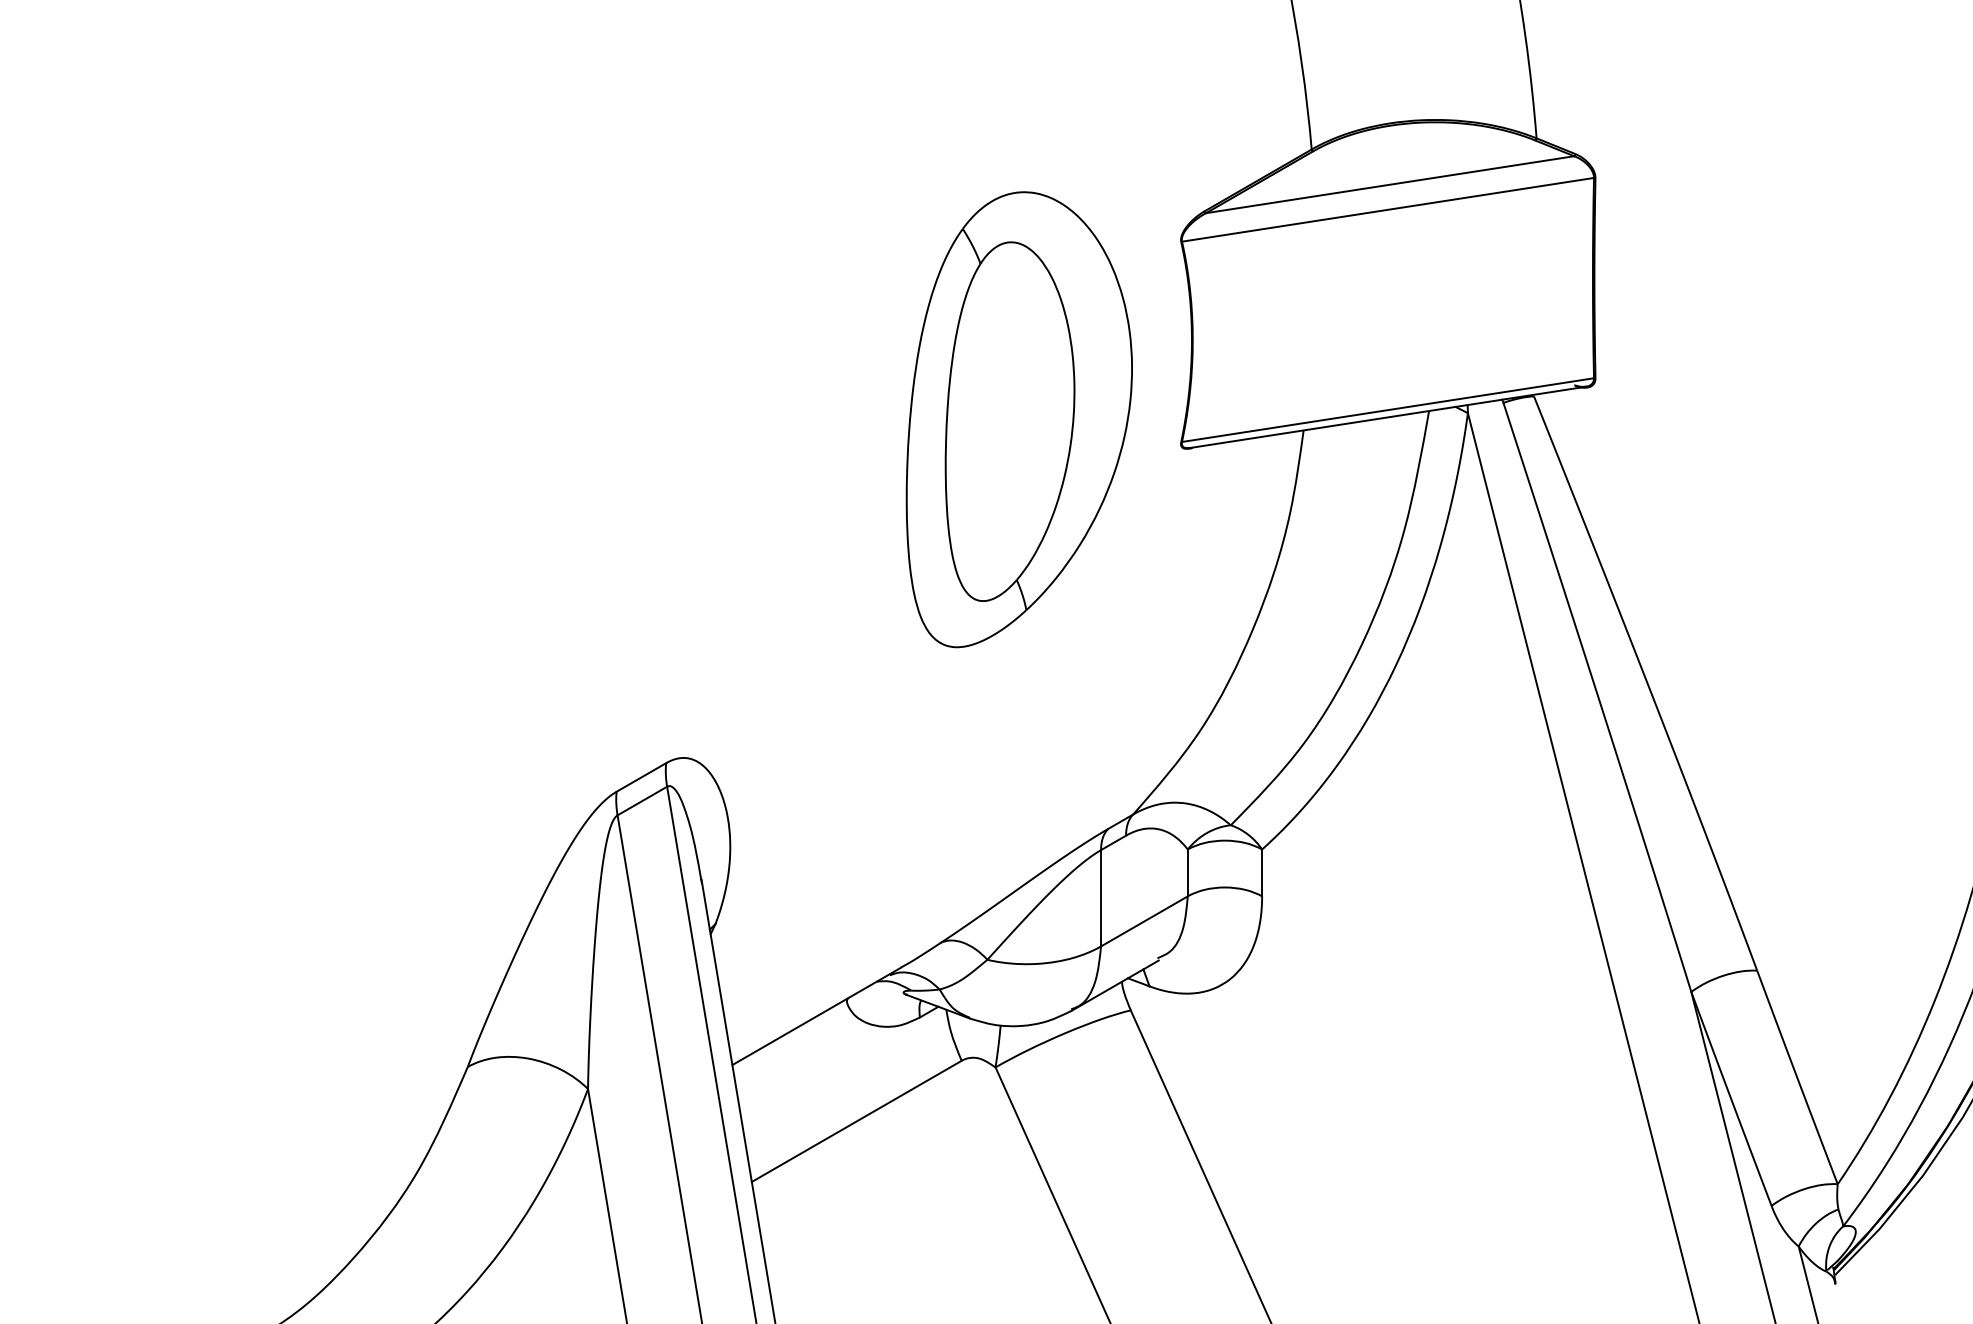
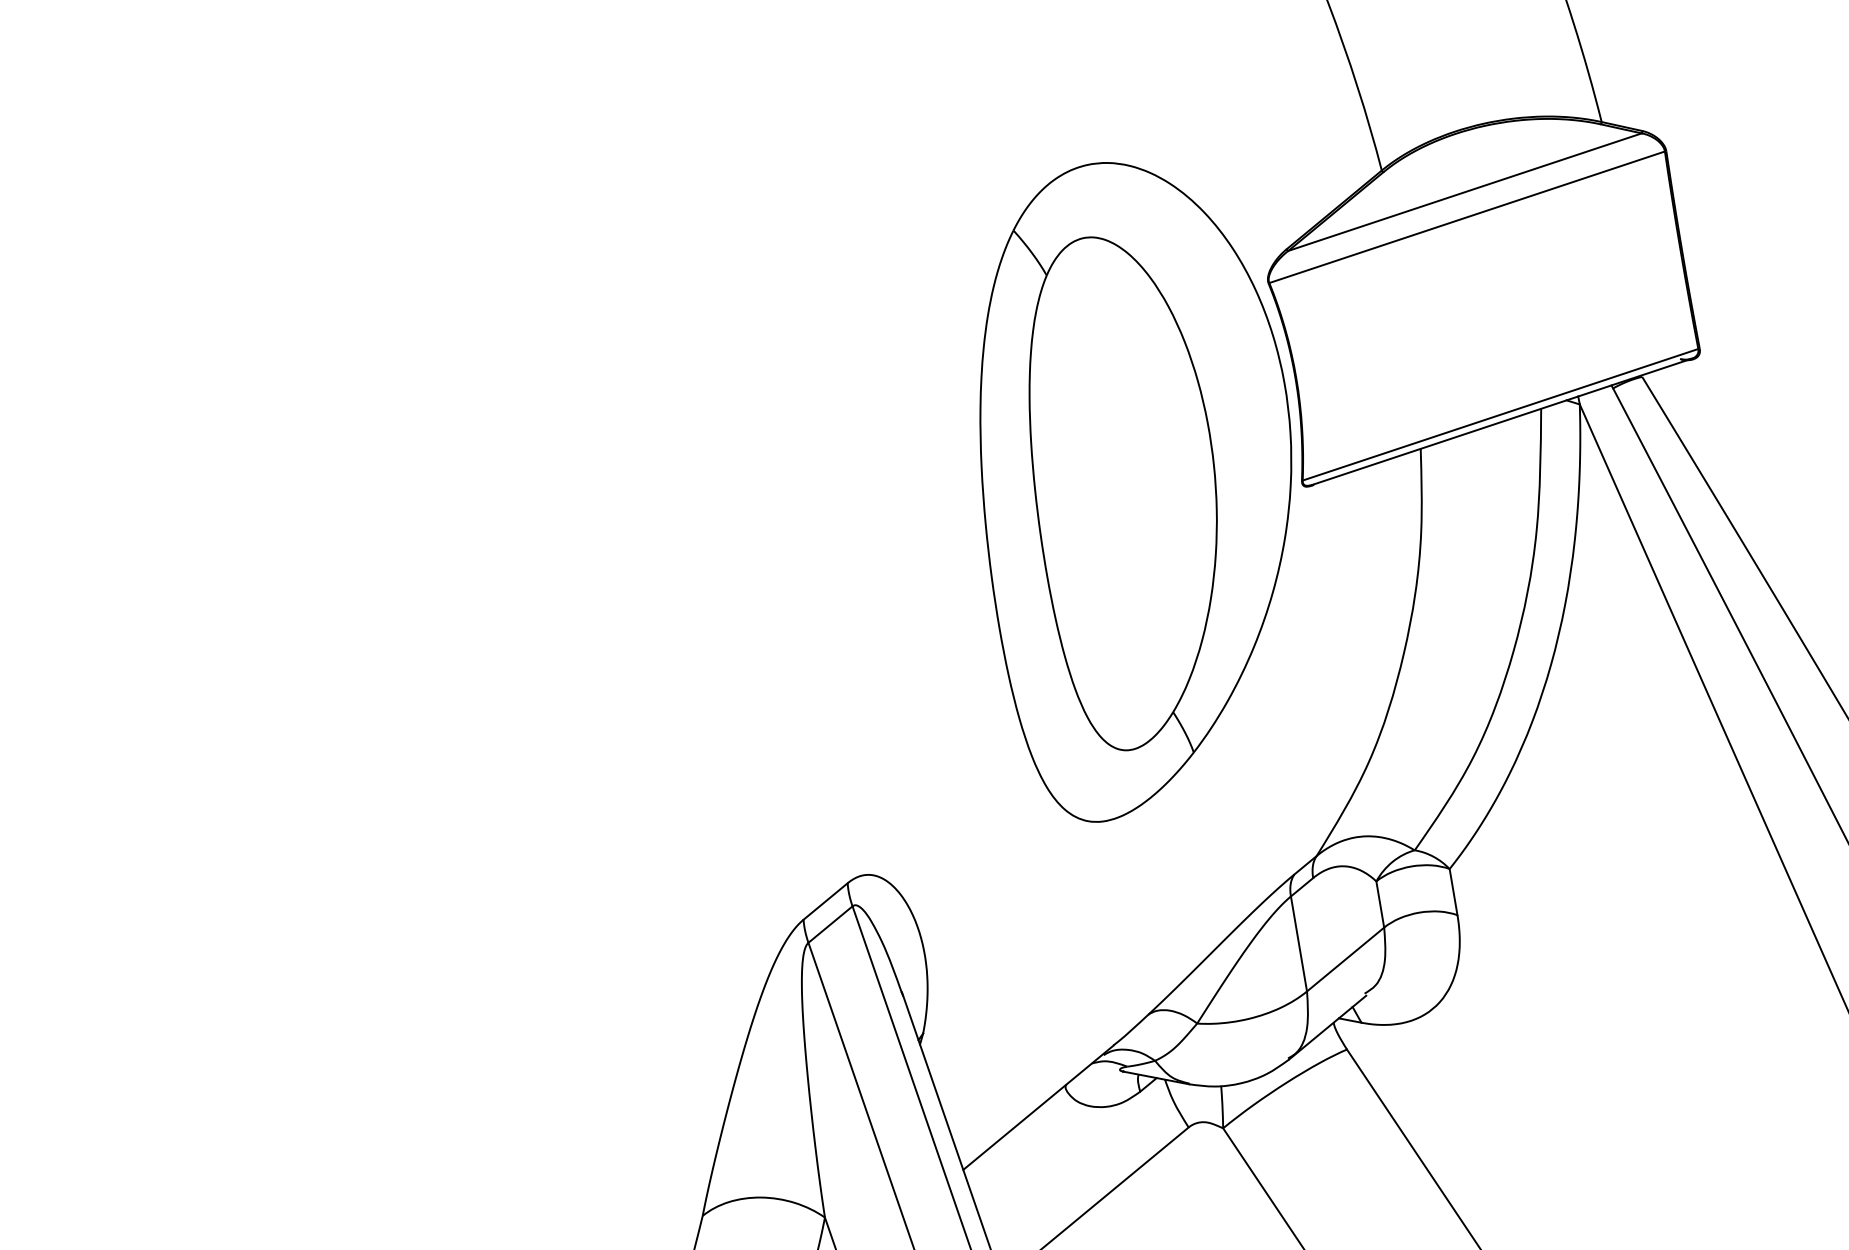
part: (1019, 419) -> (1138, 485), size x1.43

